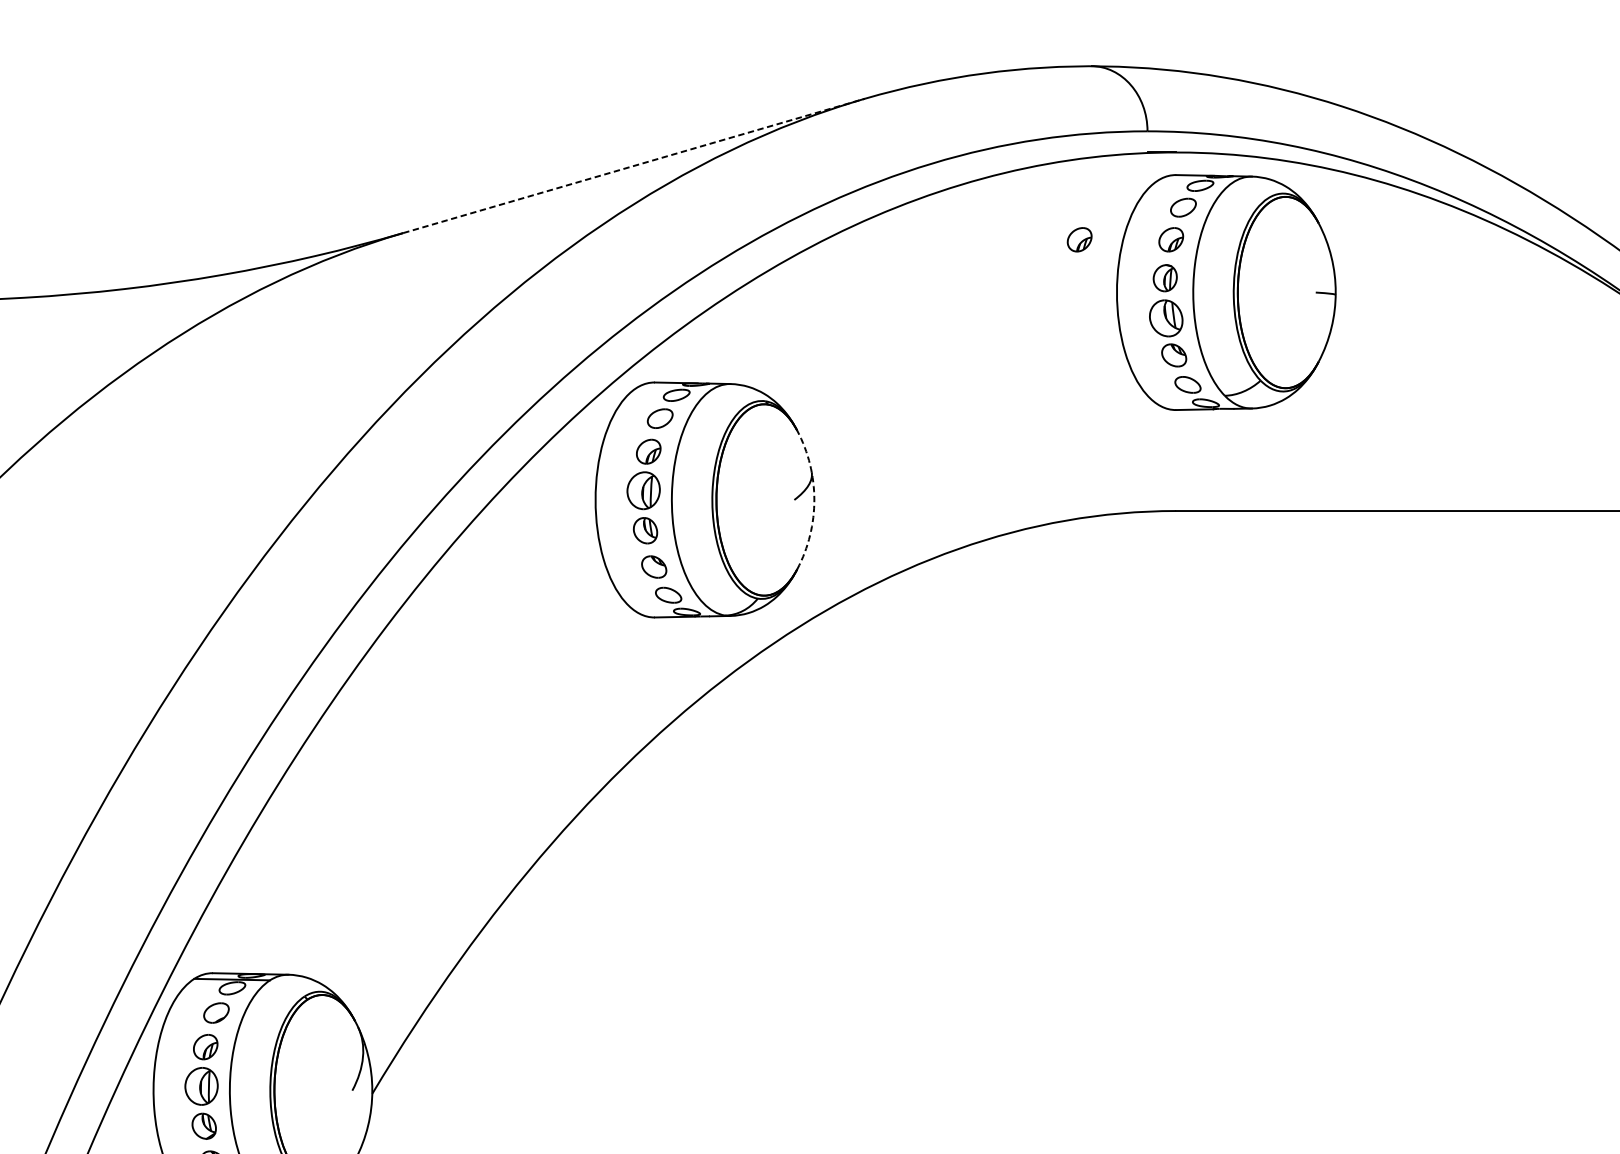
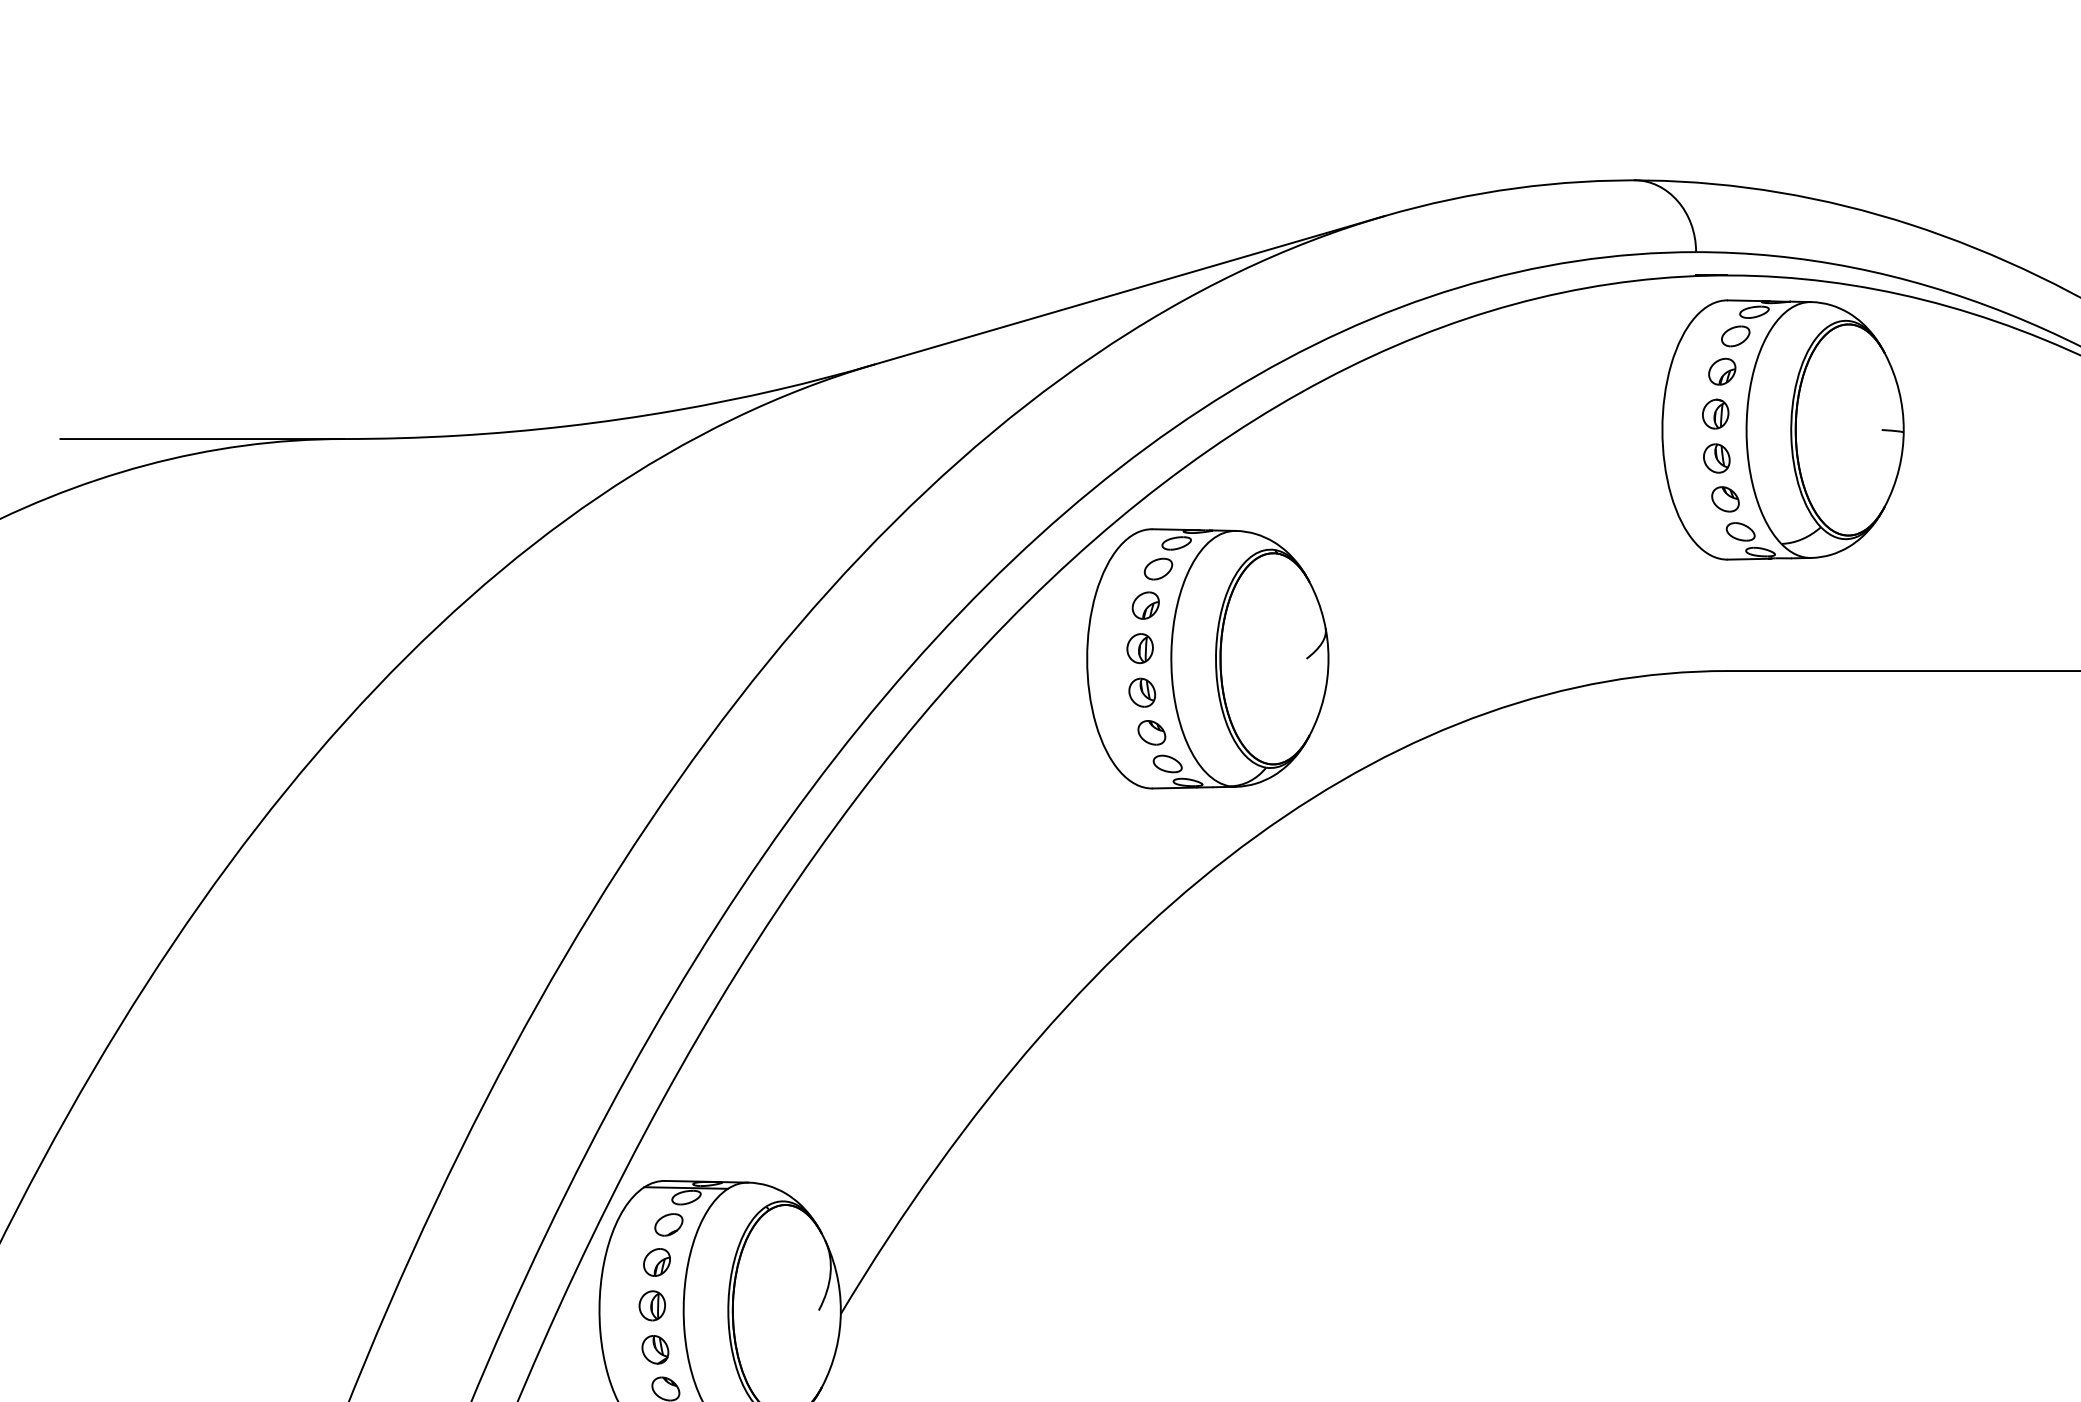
line: (634, 166) -> (1130, 290), dashed -> solid
part: (1079, 239) -> (1621, 371), removed
part: (1166, 318) -> (1716, 458), size x0.71
part: (643, 490) -> (1139, 648), size x0.71
arc: (814, 499) -> (1328, 658), dashed -> solid
part: (200, 1086) -> (651, 1305), size x0.71

